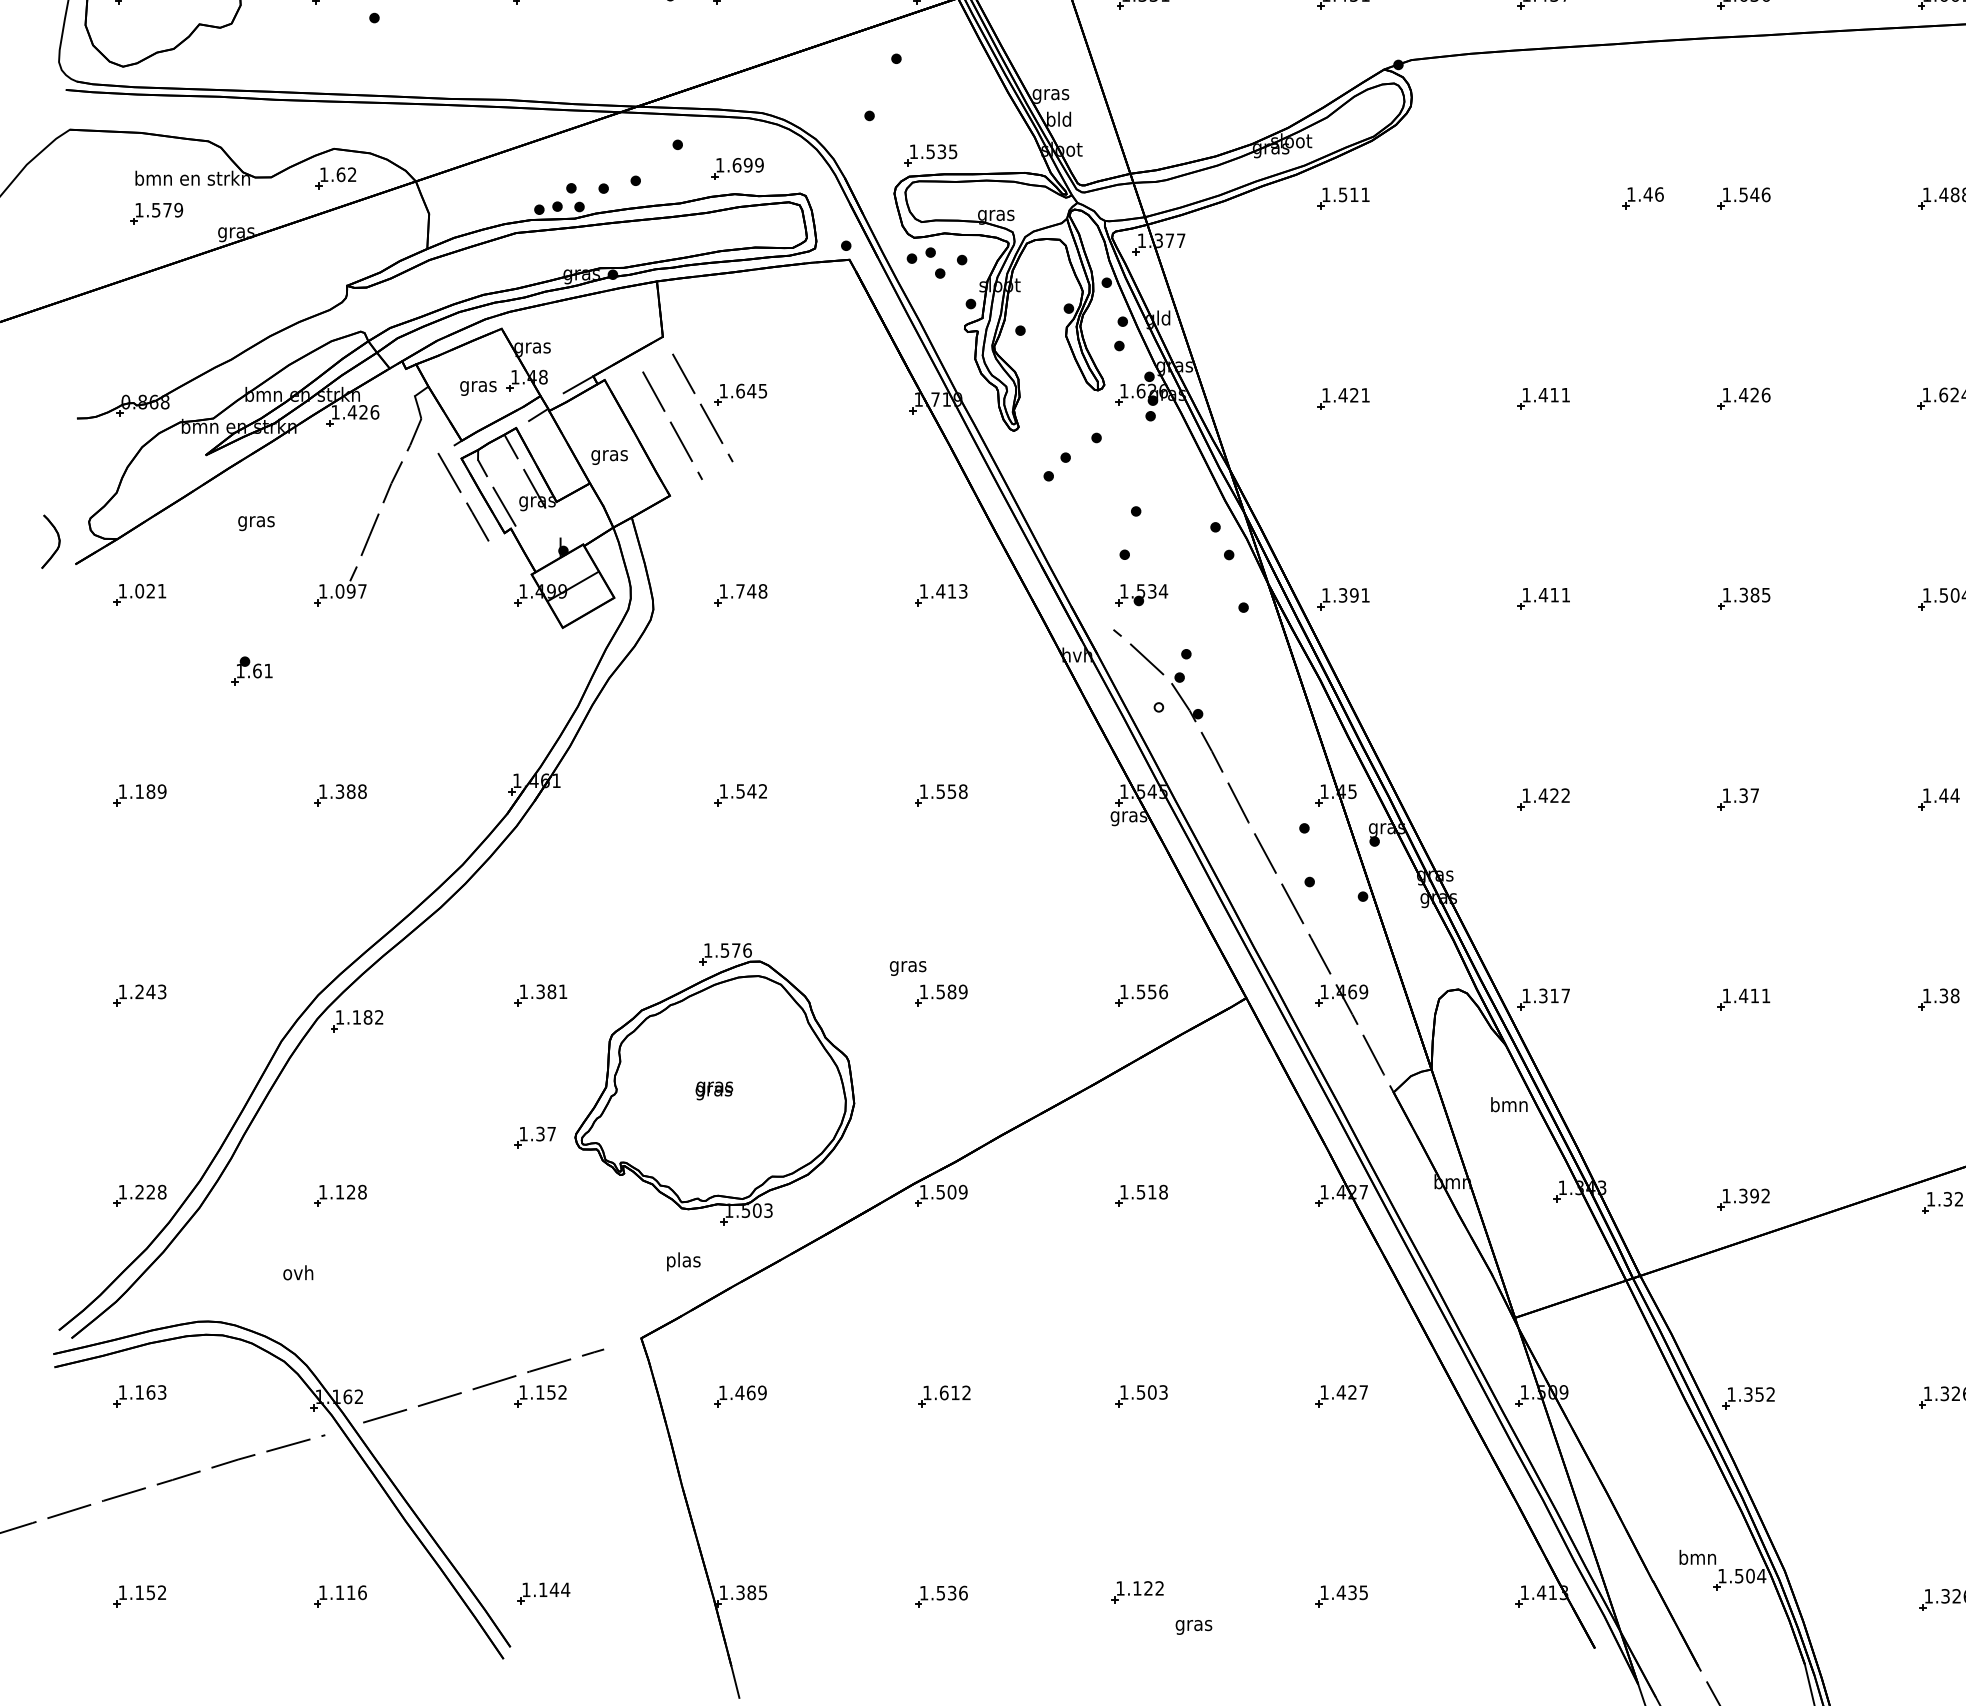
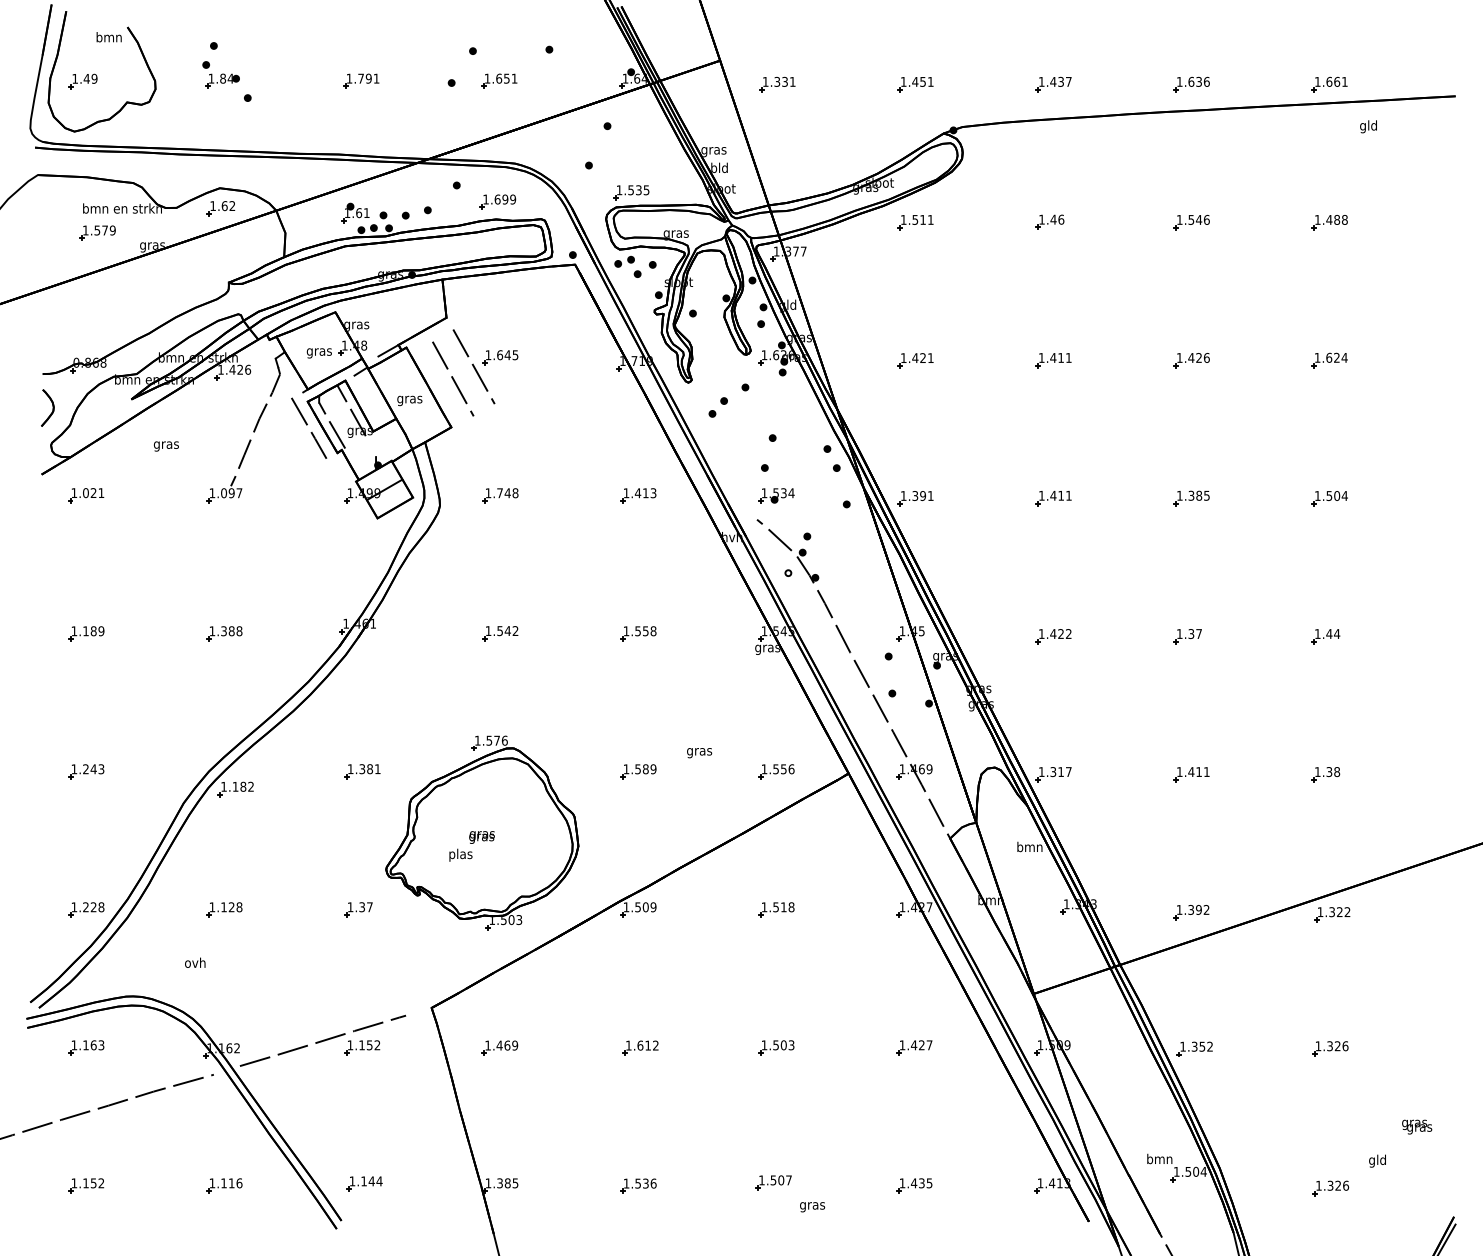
part: (1642, 197) -> (1049, 221), moved
part: (50, 541) -> (47, 407), moved
part: (252, 670) -> (355, 212), moved
text: (908, 969) -> (699, 753), moved
part: (535, 1137) -> (358, 909), moved
text: (683, 1260) -> (460, 854), moved
text: (1147, 1588) -> (780, 1180), 1.122 -> 1.507

